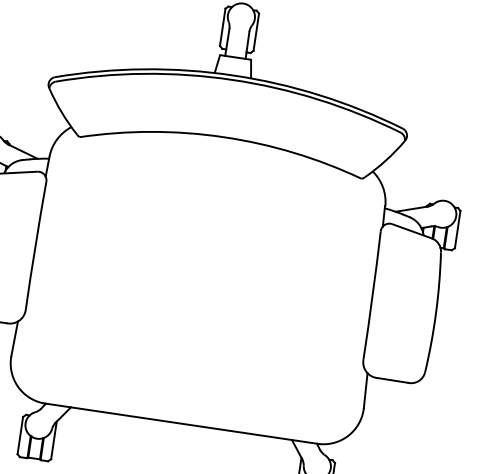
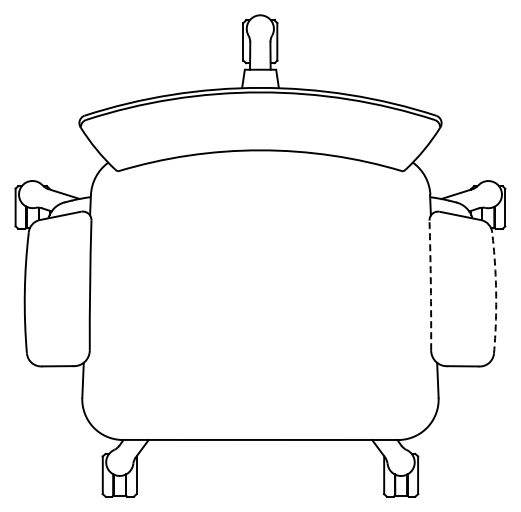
arc: (372, 295) -> (430, 285), solid -> dashed
arc: (436, 313) -> (496, 293), solid -> dashed

